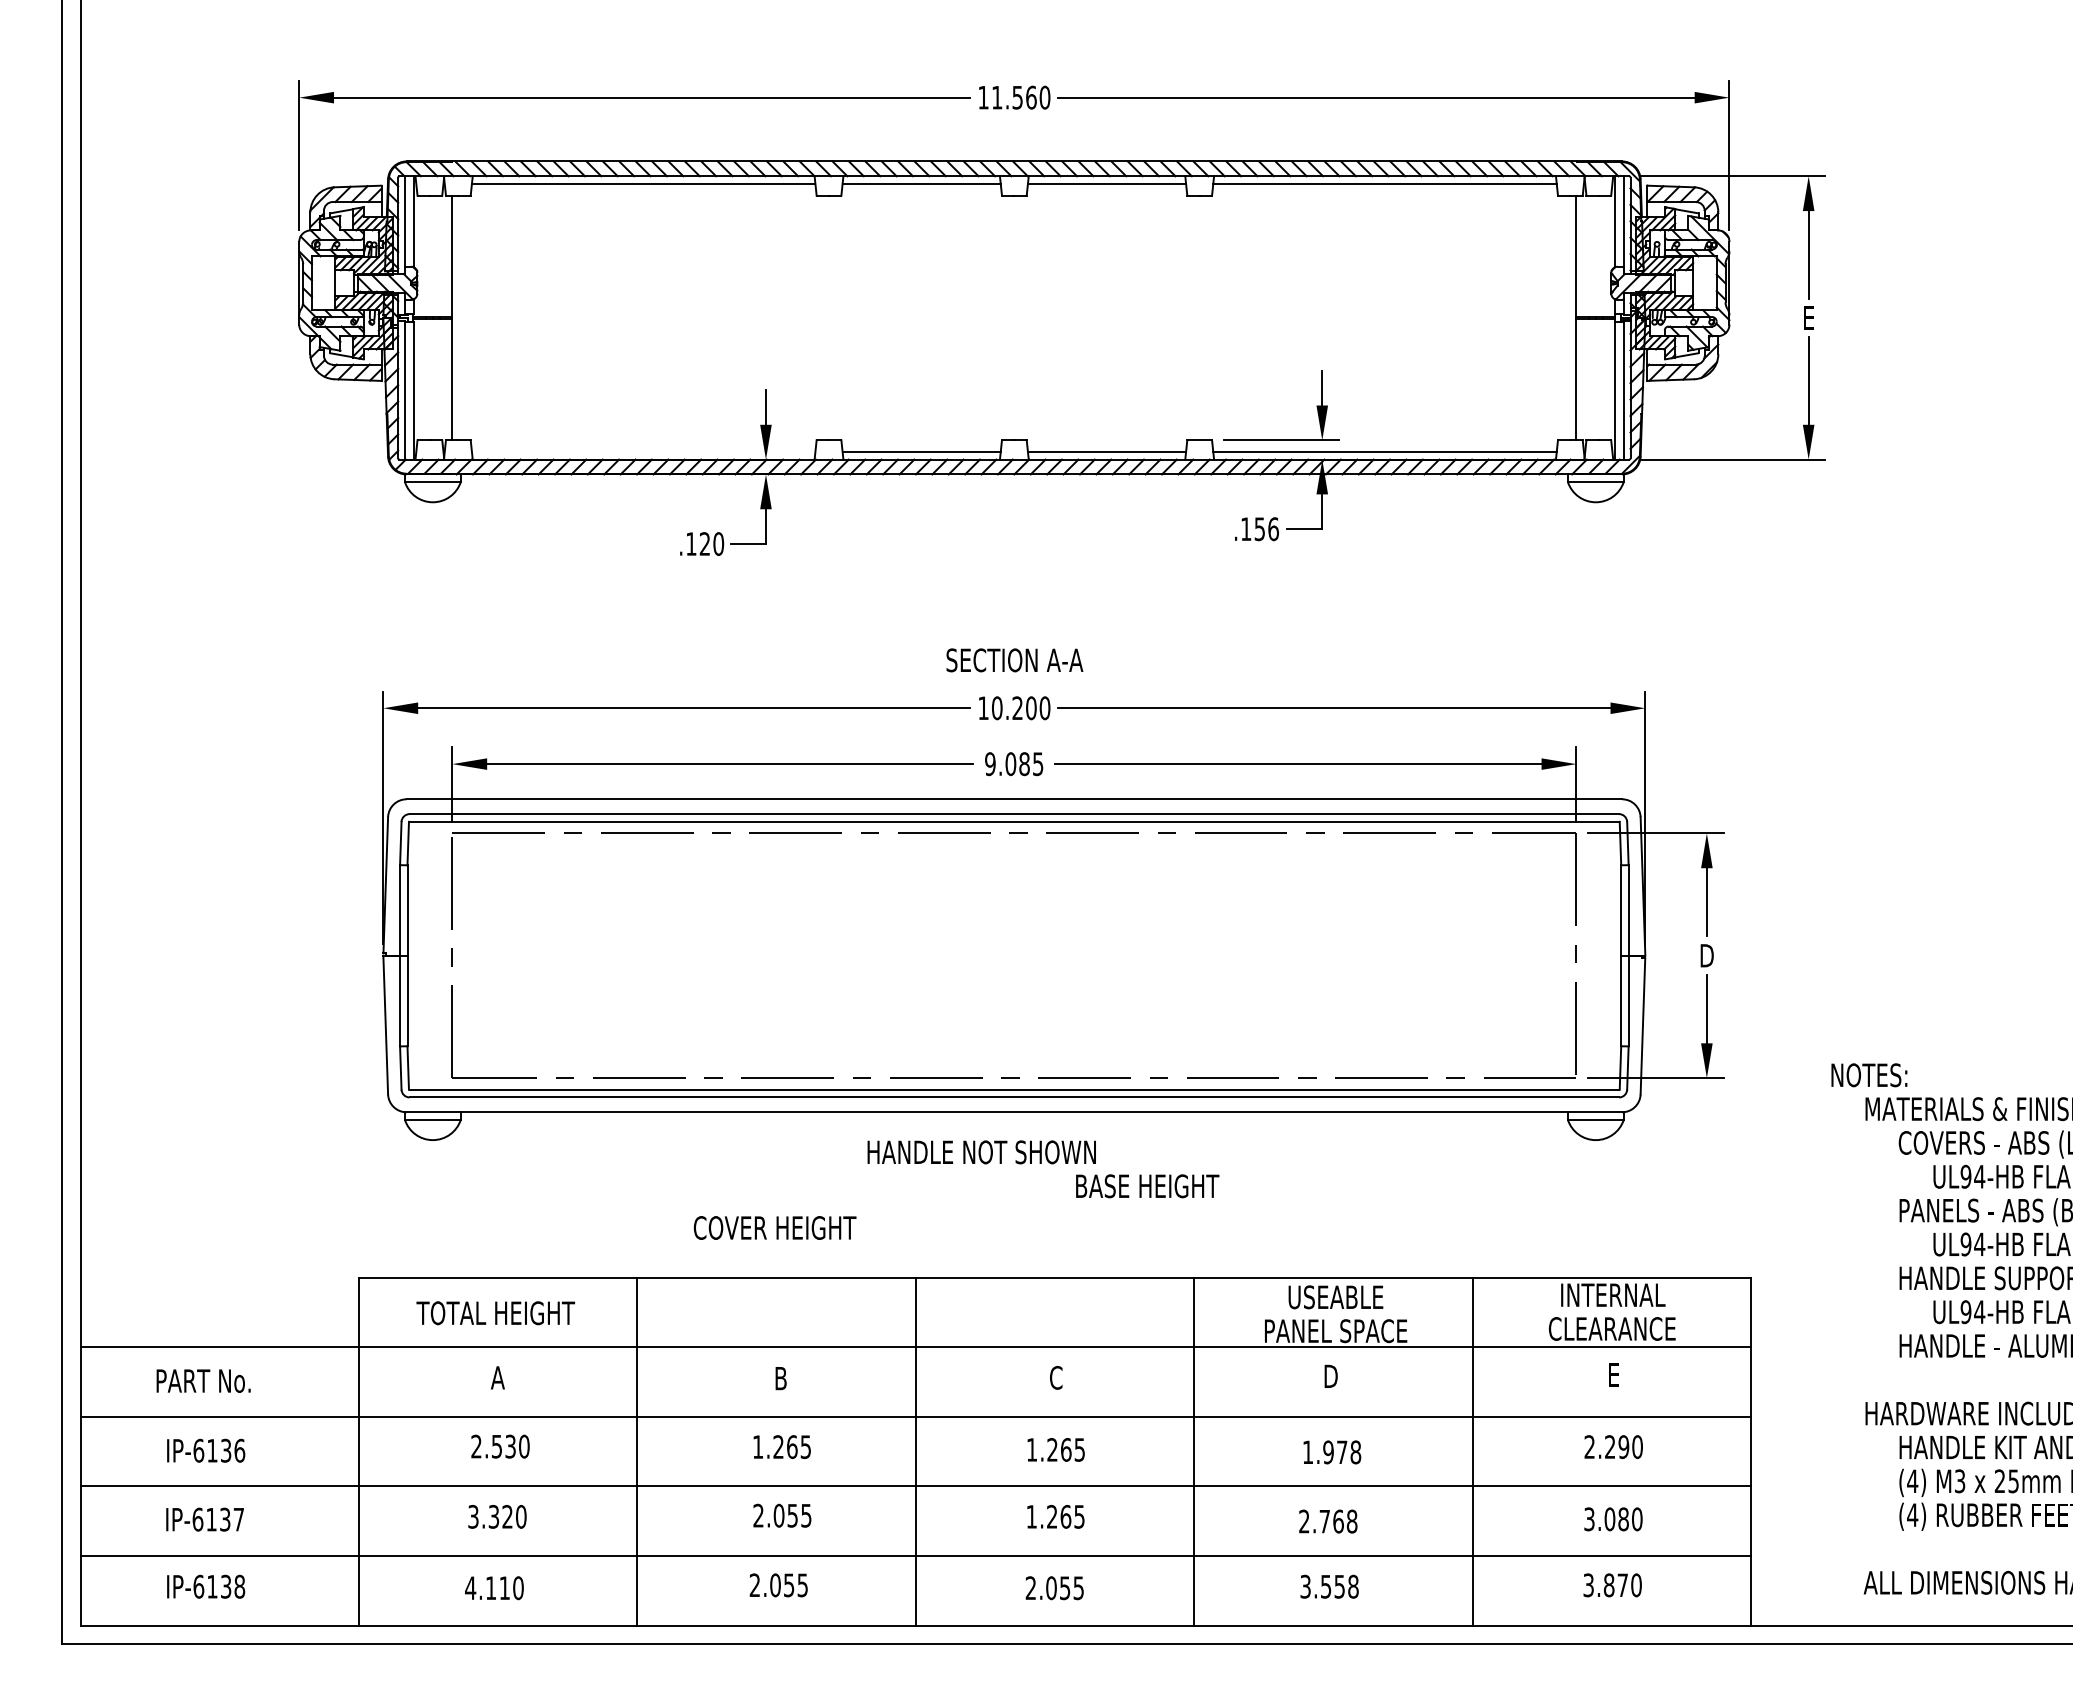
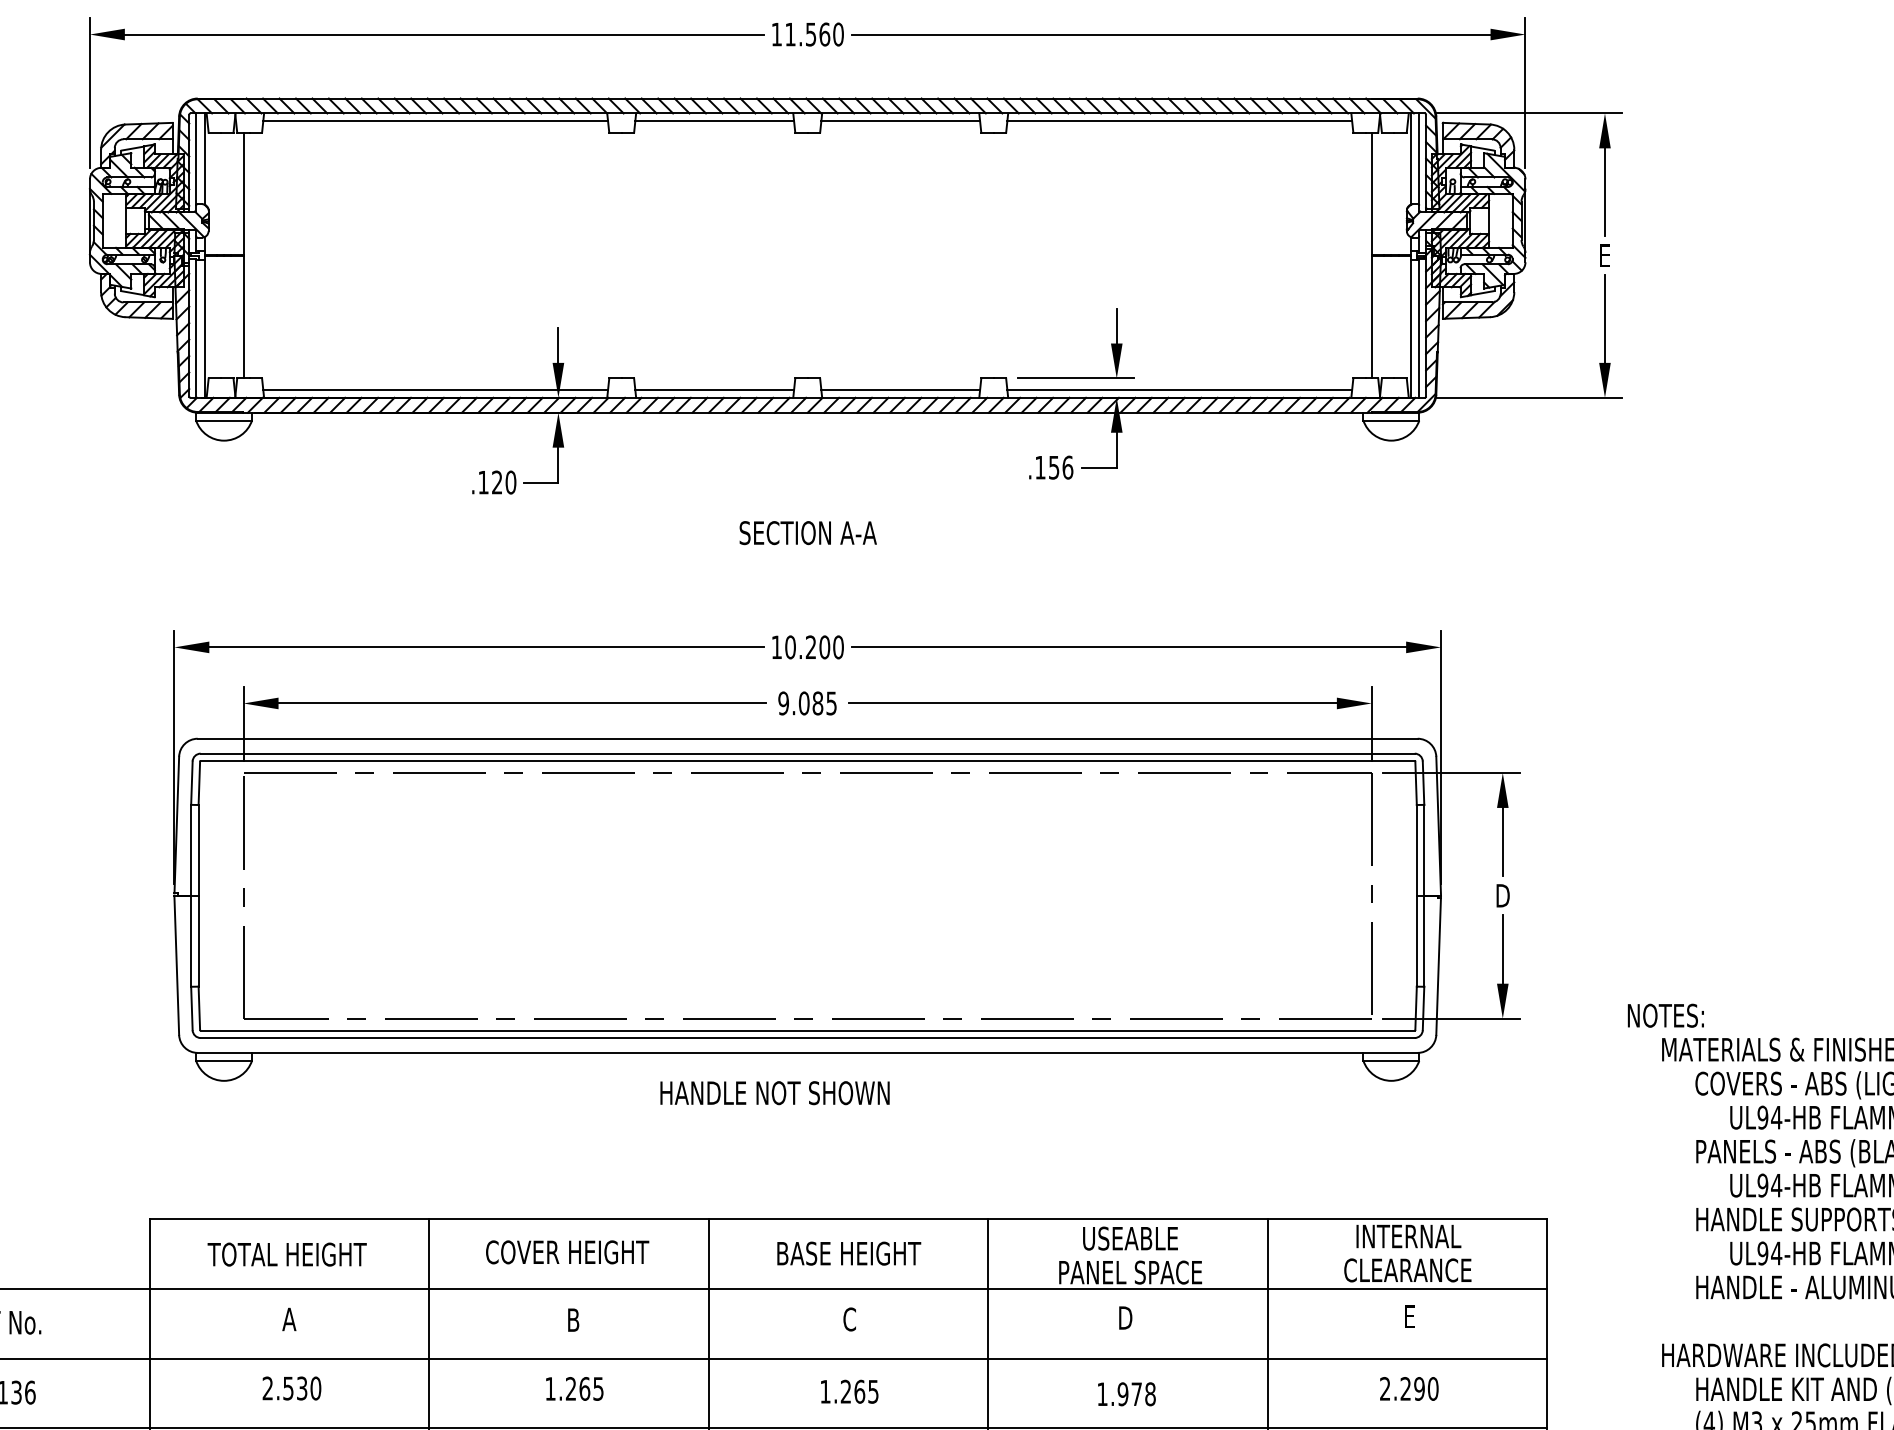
line: (643, 452) -> (435, 390), added
text: (1014, 660) -> (807, 533), moved
text: (1147, 1186) -> (849, 1253), moved
text: (774, 1227) -> (566, 1251), moved

